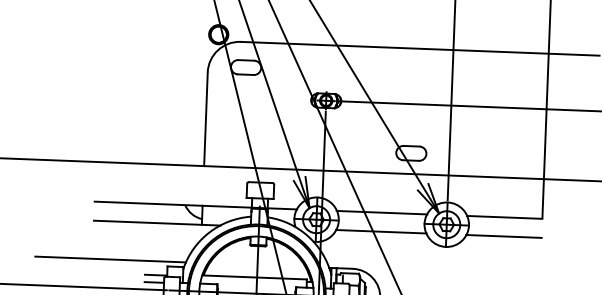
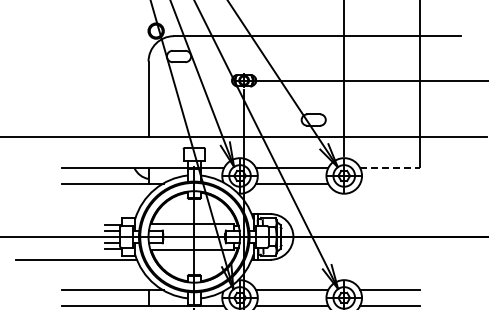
line: (504, 217) -> (390, 168), solid -> dashed
line: (504, 236) -> (390, 183), removed
line: (110, 260) -> (76, 214), removed

